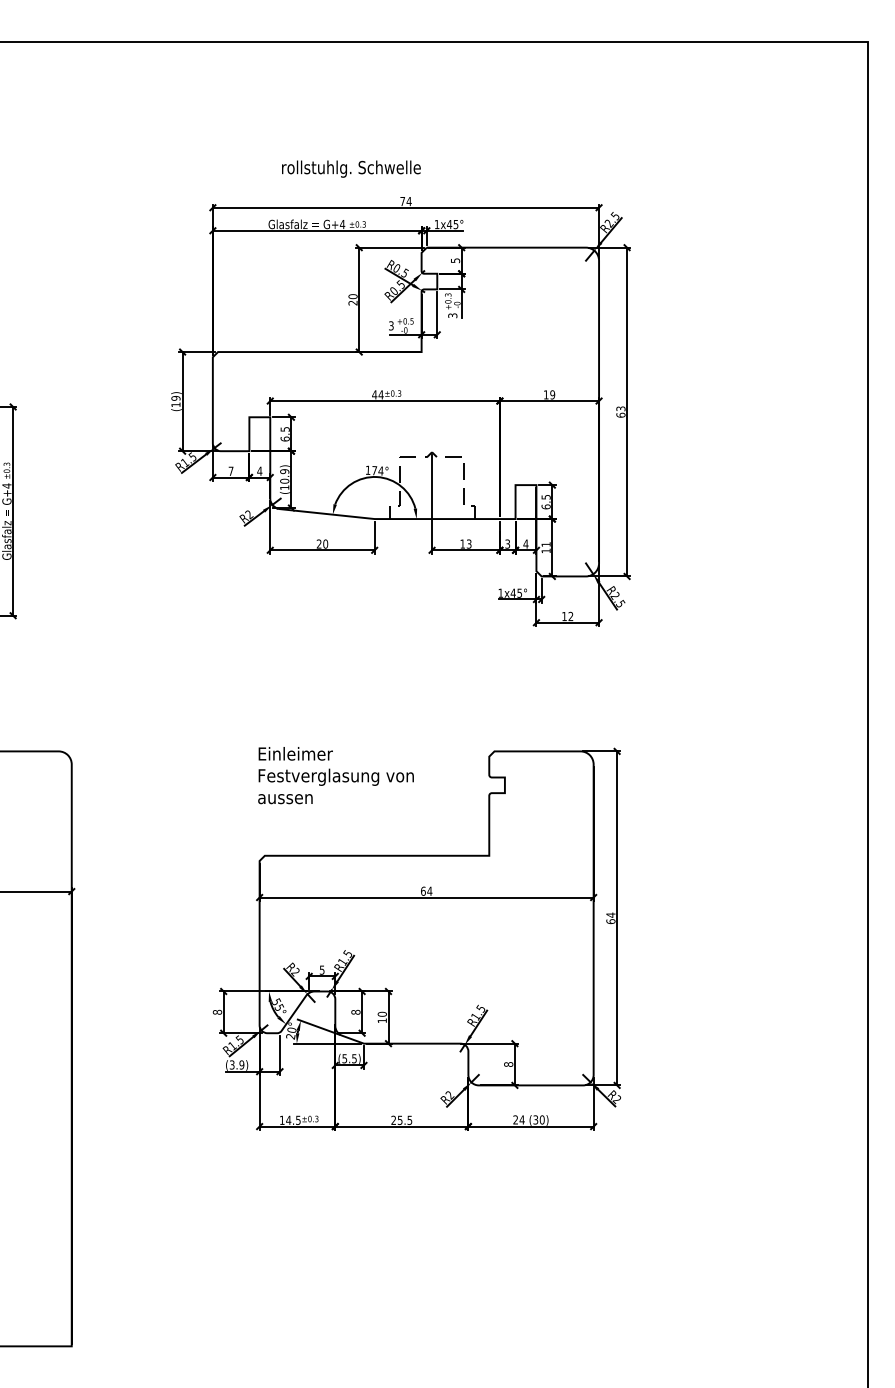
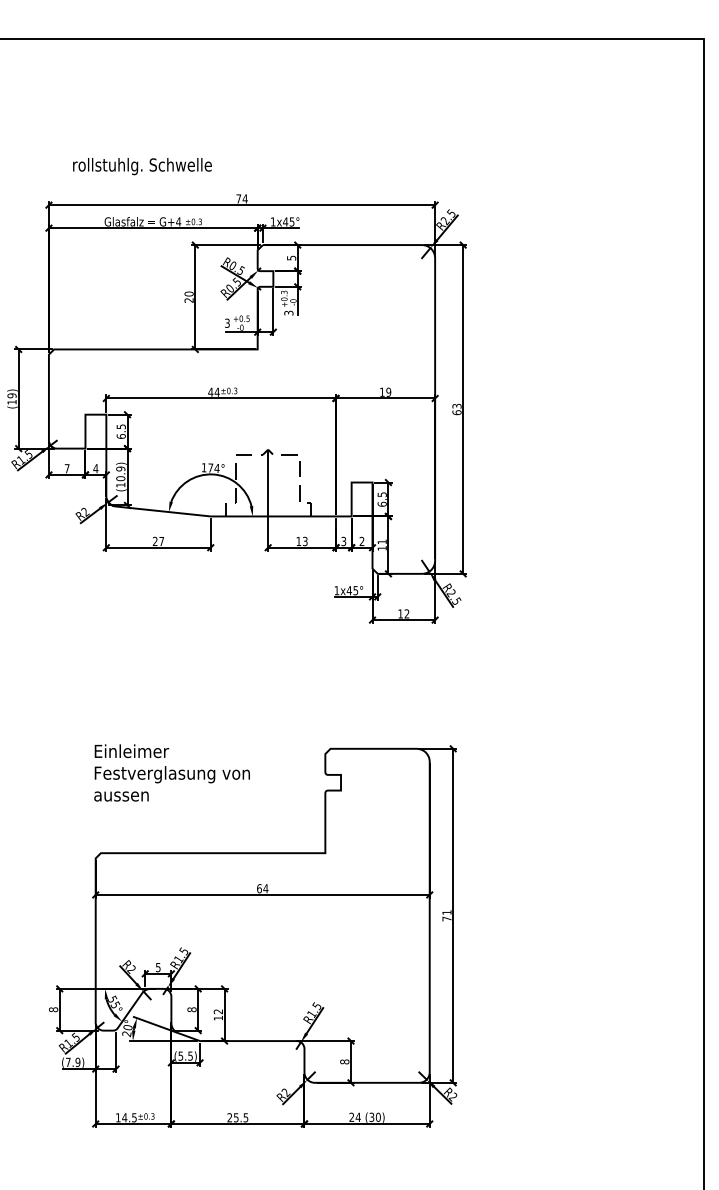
text: (351, 168) -> (142, 165), moved
text: (325, 543) -> (161, 540), 20 -> 27
text: (525, 543) -> (361, 540), 4 -> 2
text: (610, 918) -> (446, 915), 64 -> 71
text: (381, 1013) -> (217, 1010), 10 -> 12
text: (231, 1064) -> (67, 1061), (3.9) -> (7.9)

